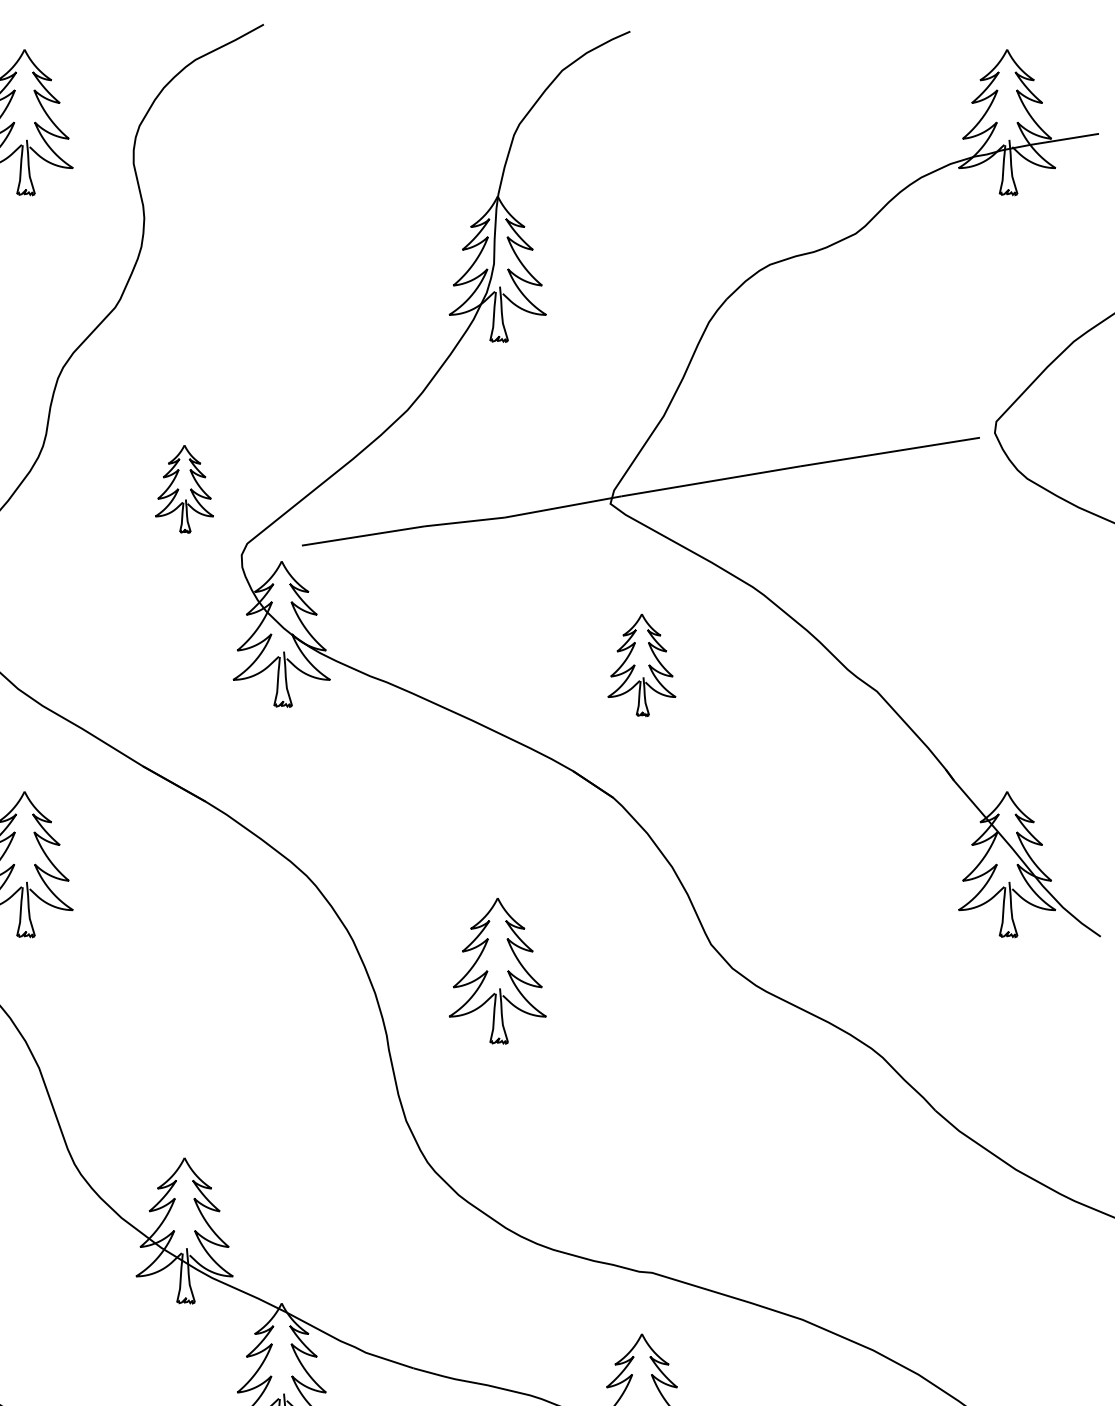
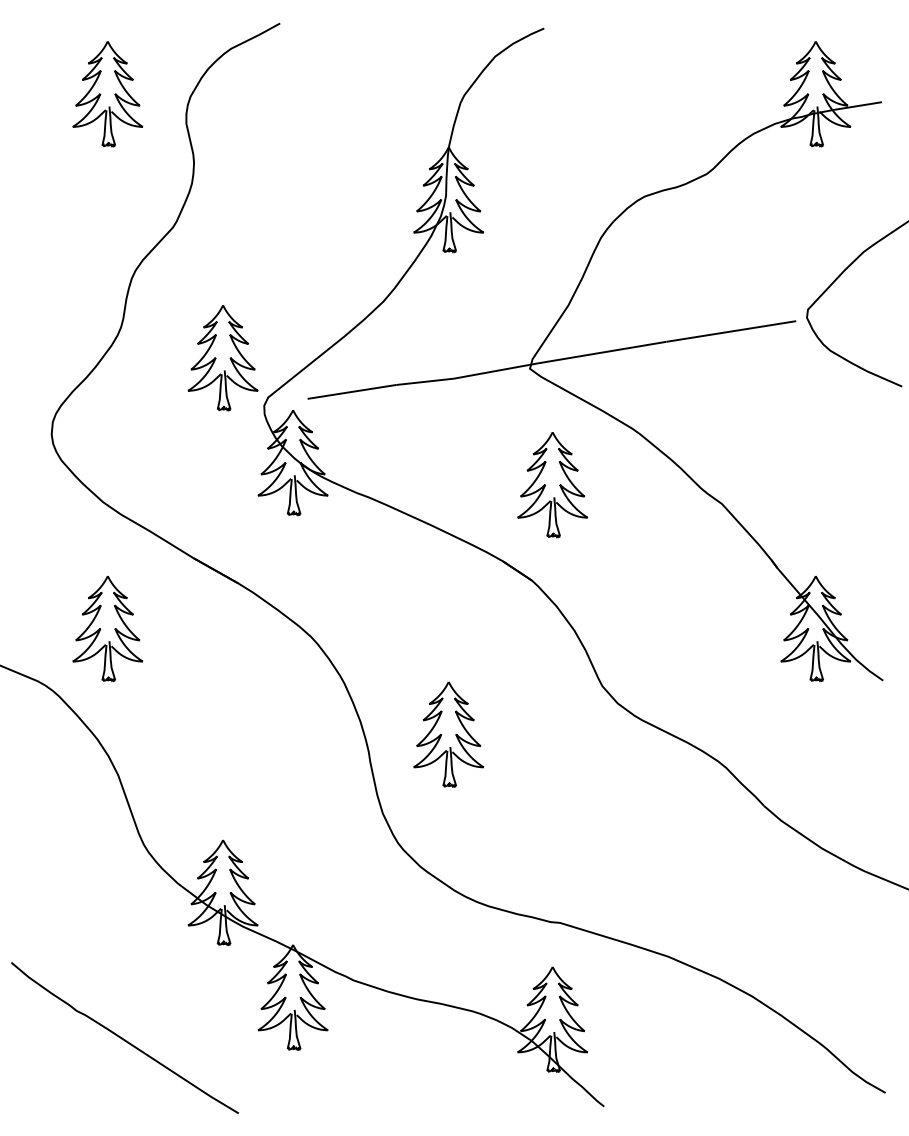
part: (183, 489) -> (222, 358), size x1.67
part: (641, 665) -> (552, 485), size x1.43
part: (497, 971) -> (448, 734), moved

